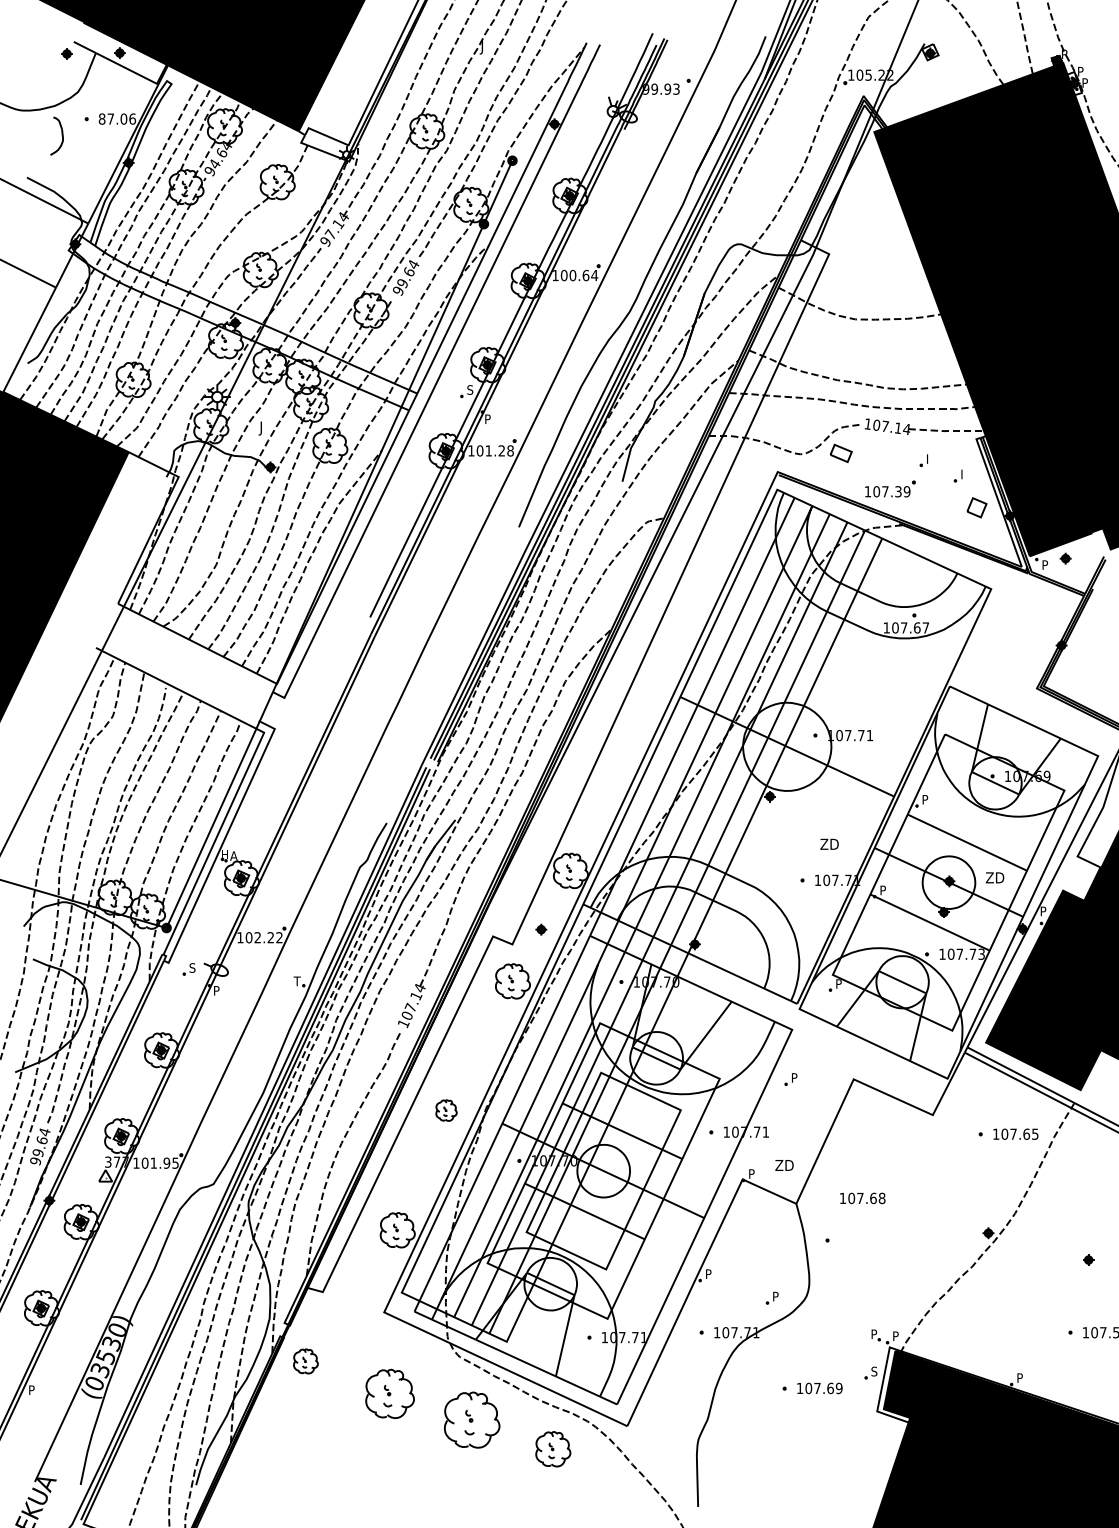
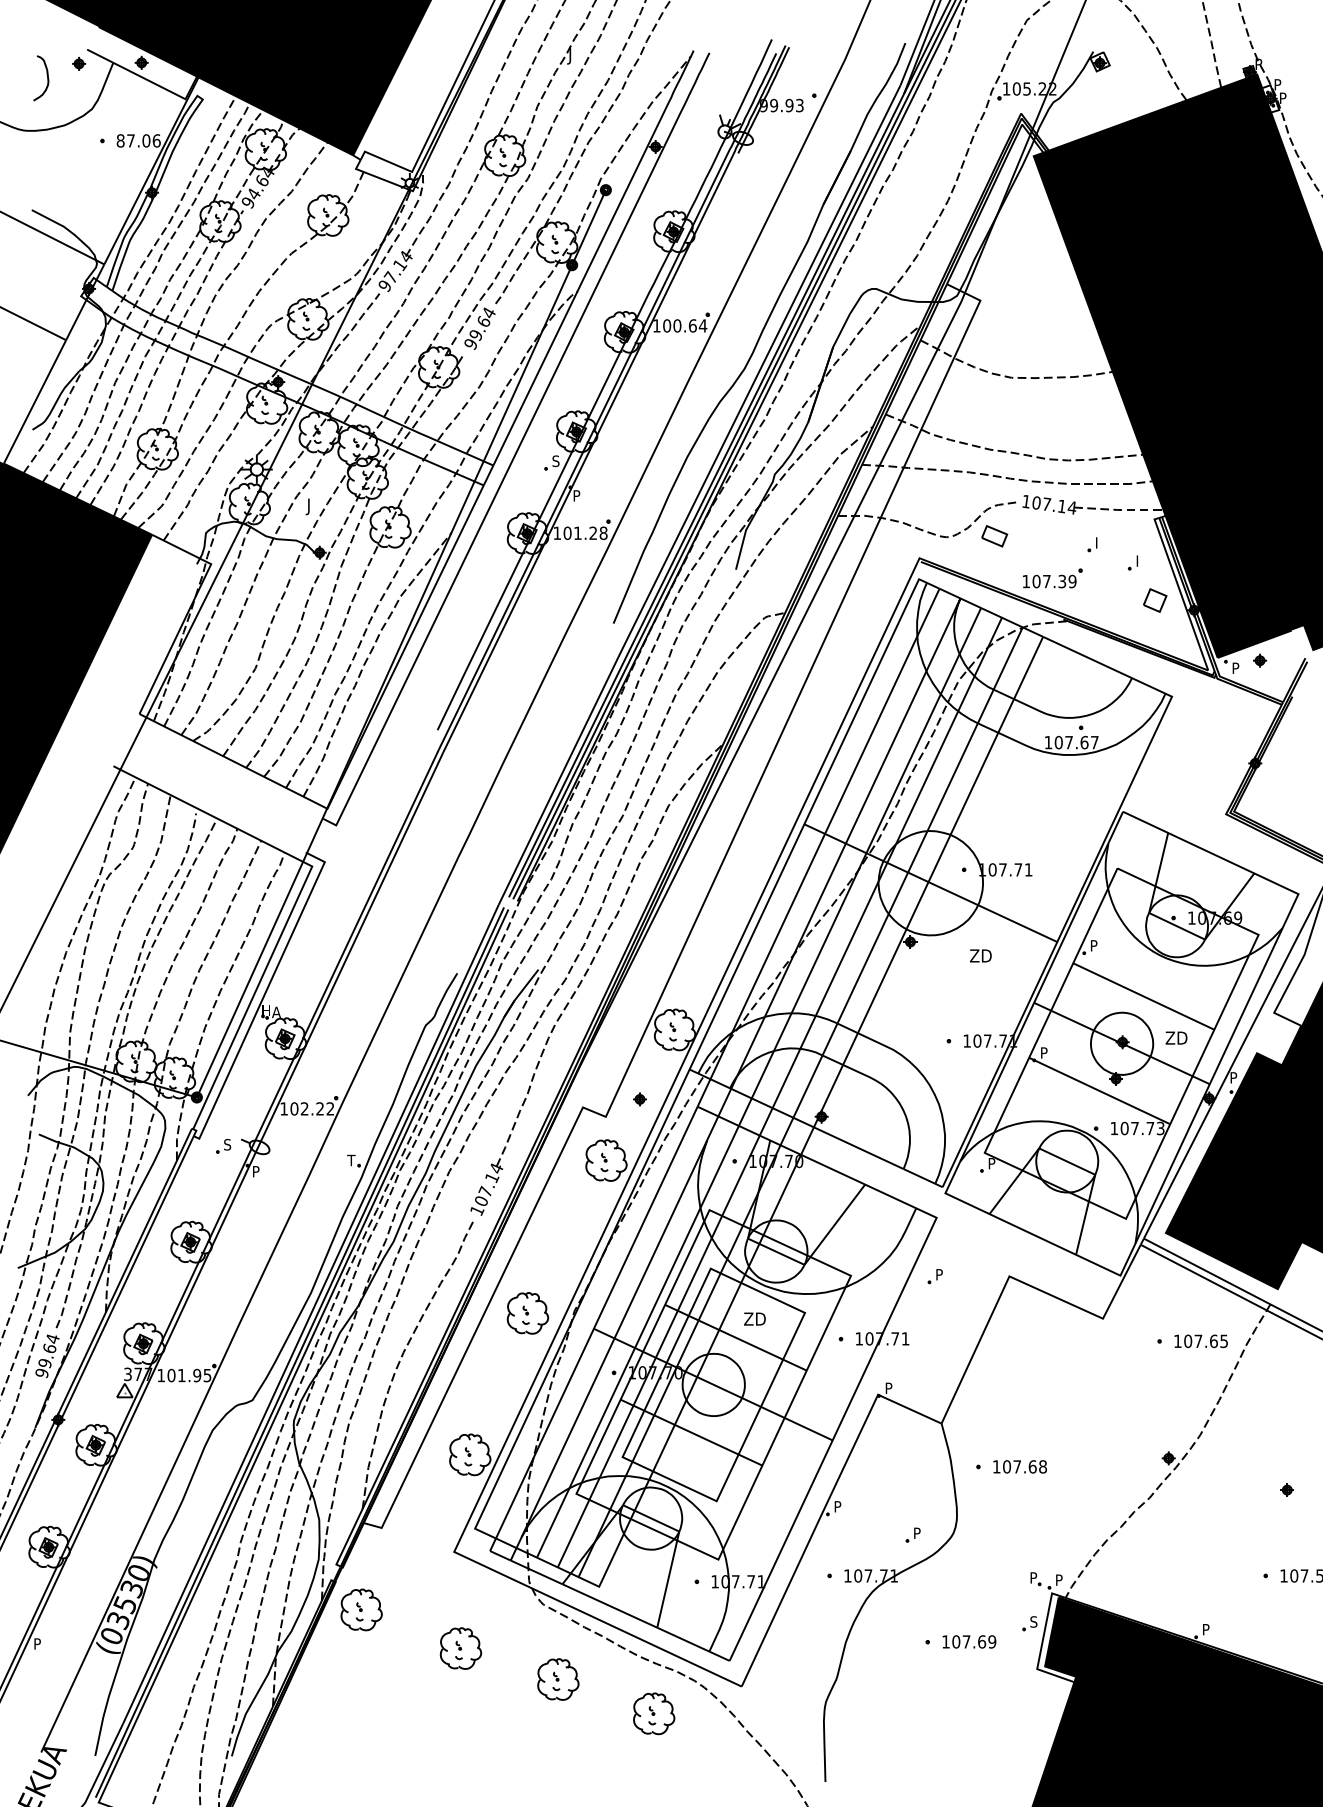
part: (56, 135) -> (40, 77), moved
text: (829, 843) -> (980, 954), moved
part: (446, 1110) -> (527, 1313), size x1.67
text: (784, 1165) -> (754, 1319), moved
text: (862, 1198) -> (1019, 1466), moved
part: (305, 1361) -> (361, 1610), size x1.43
part: (389, 1394) -> (460, 1649), size x0.71
part: (472, 1420) -> (558, 1679), size x0.62

